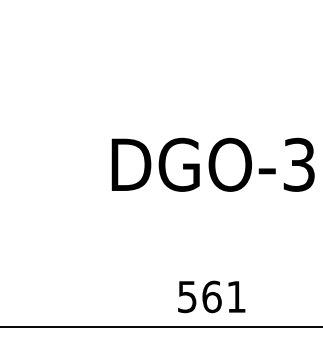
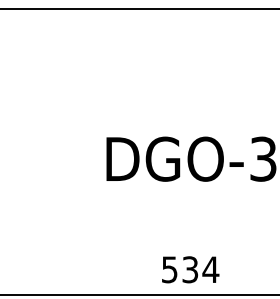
text: (224, 296) -> (200, 269), 561 -> 534

